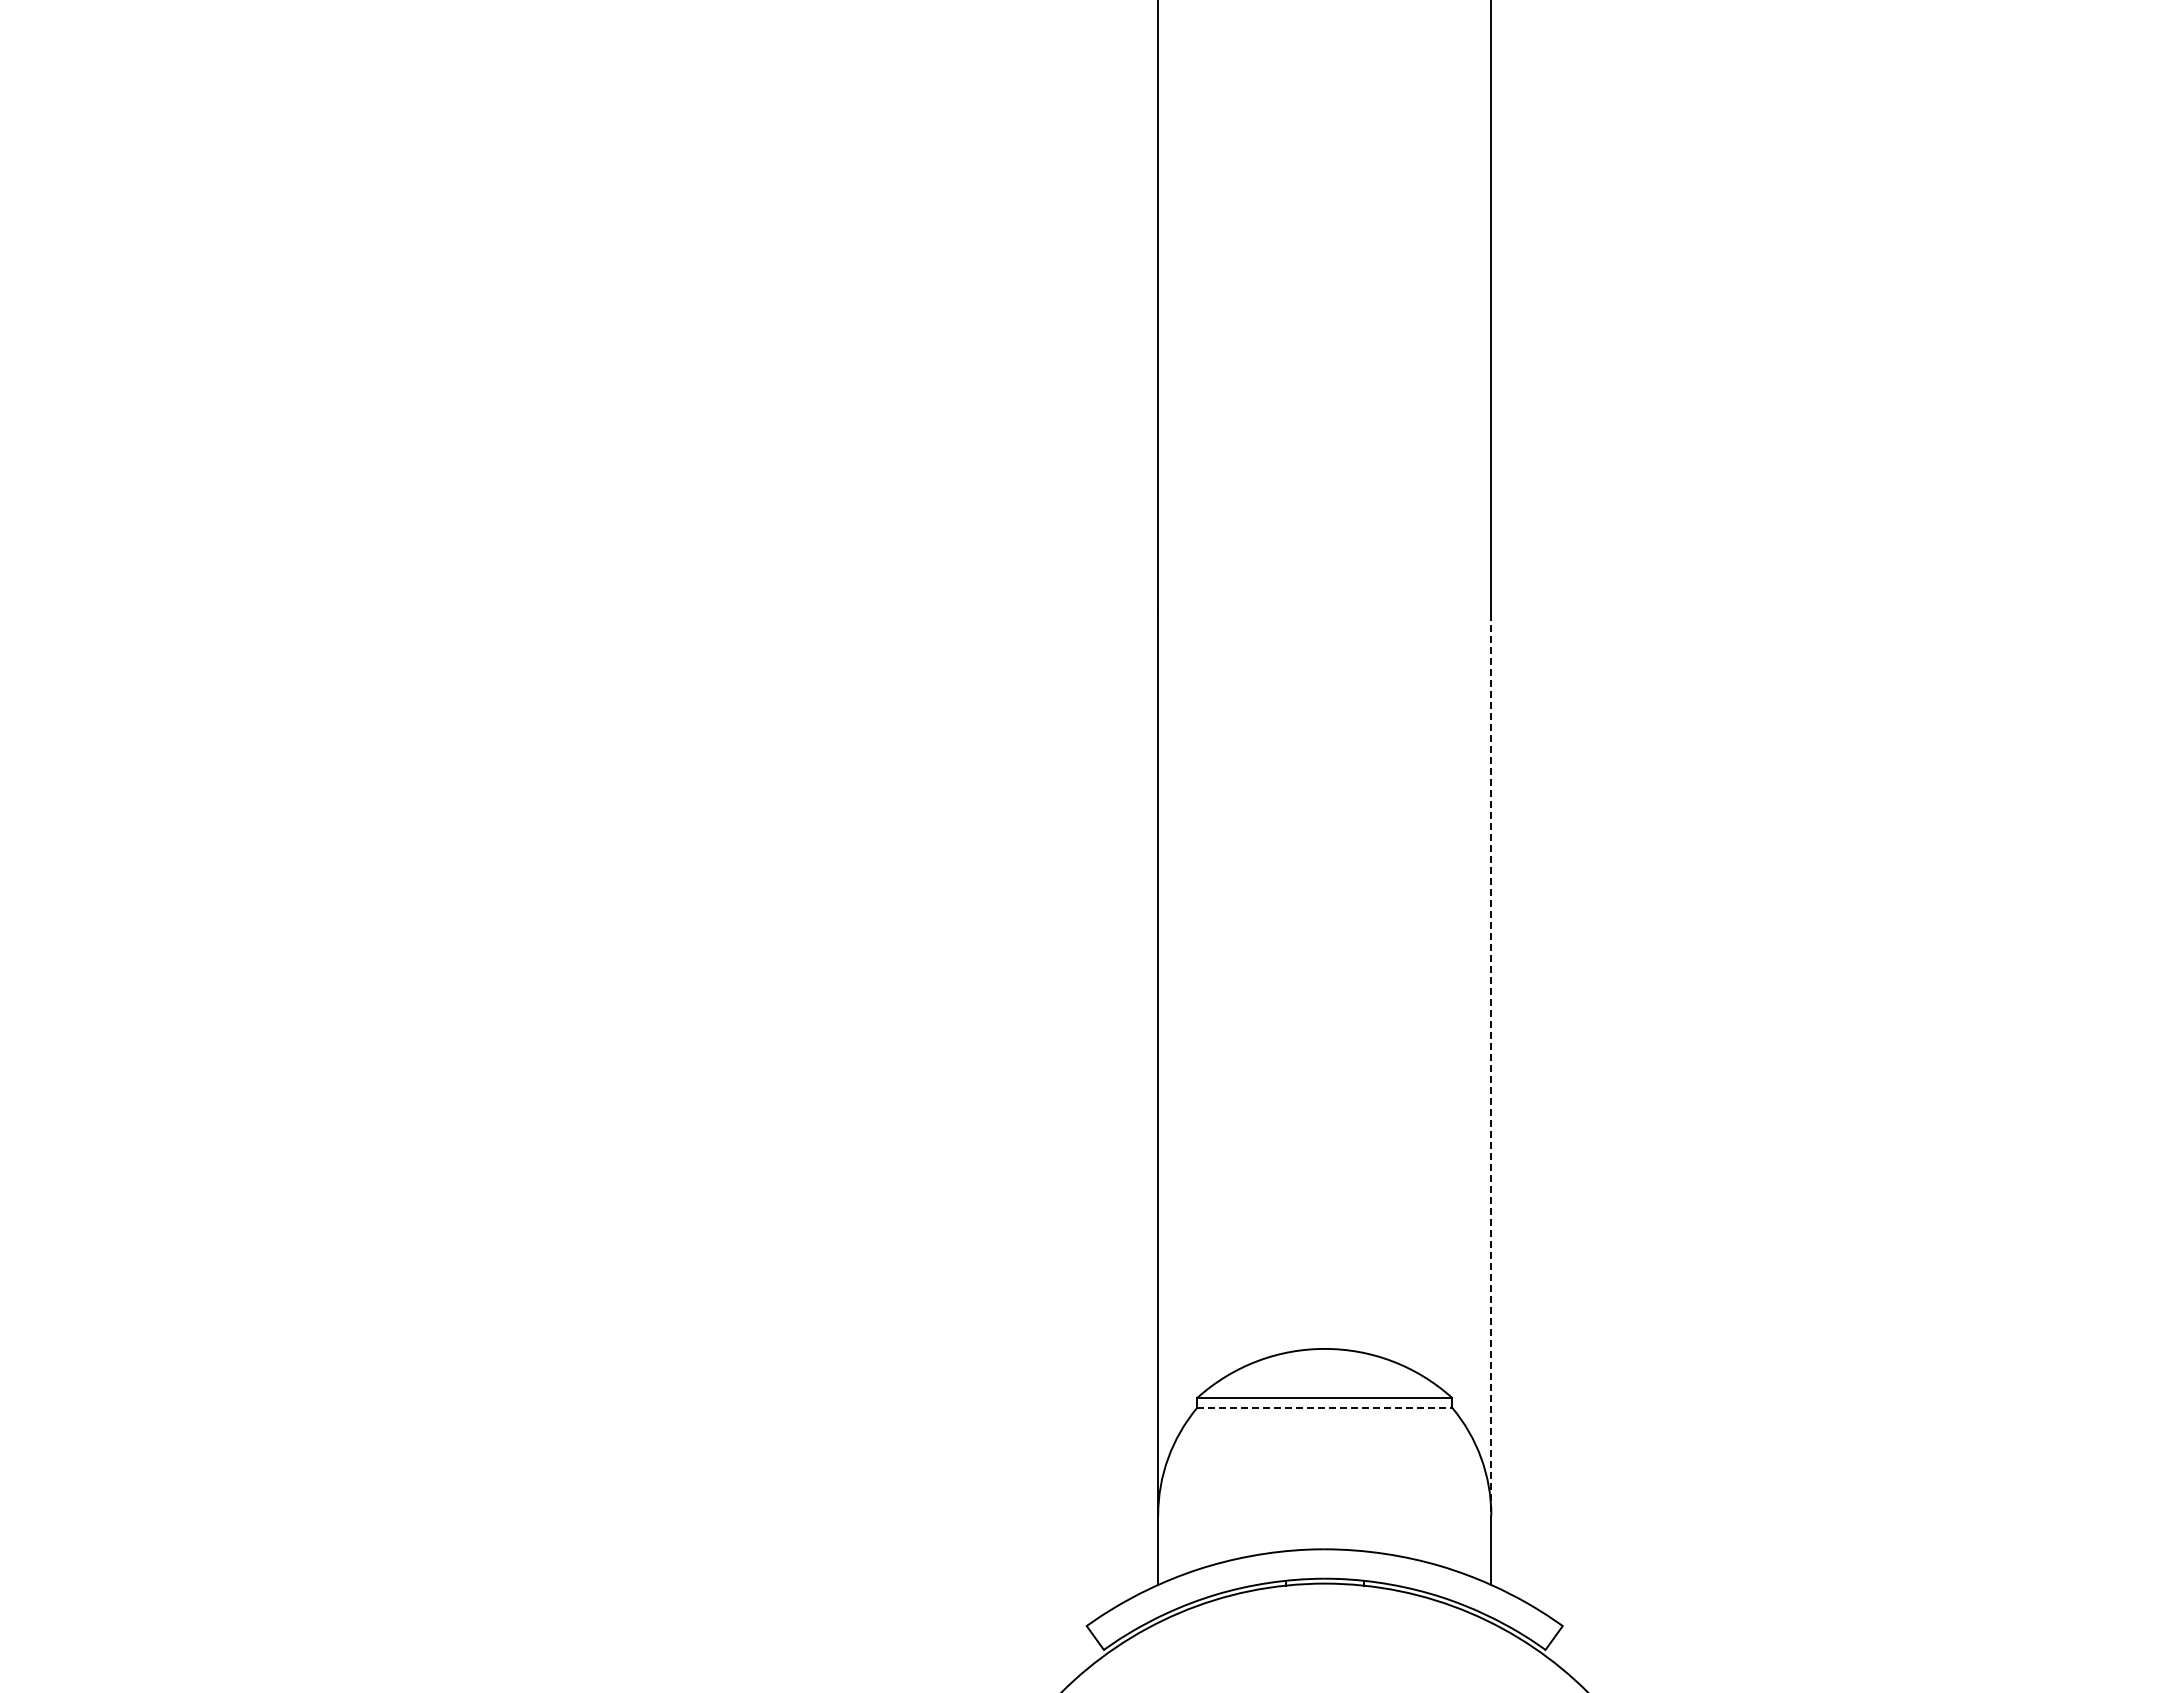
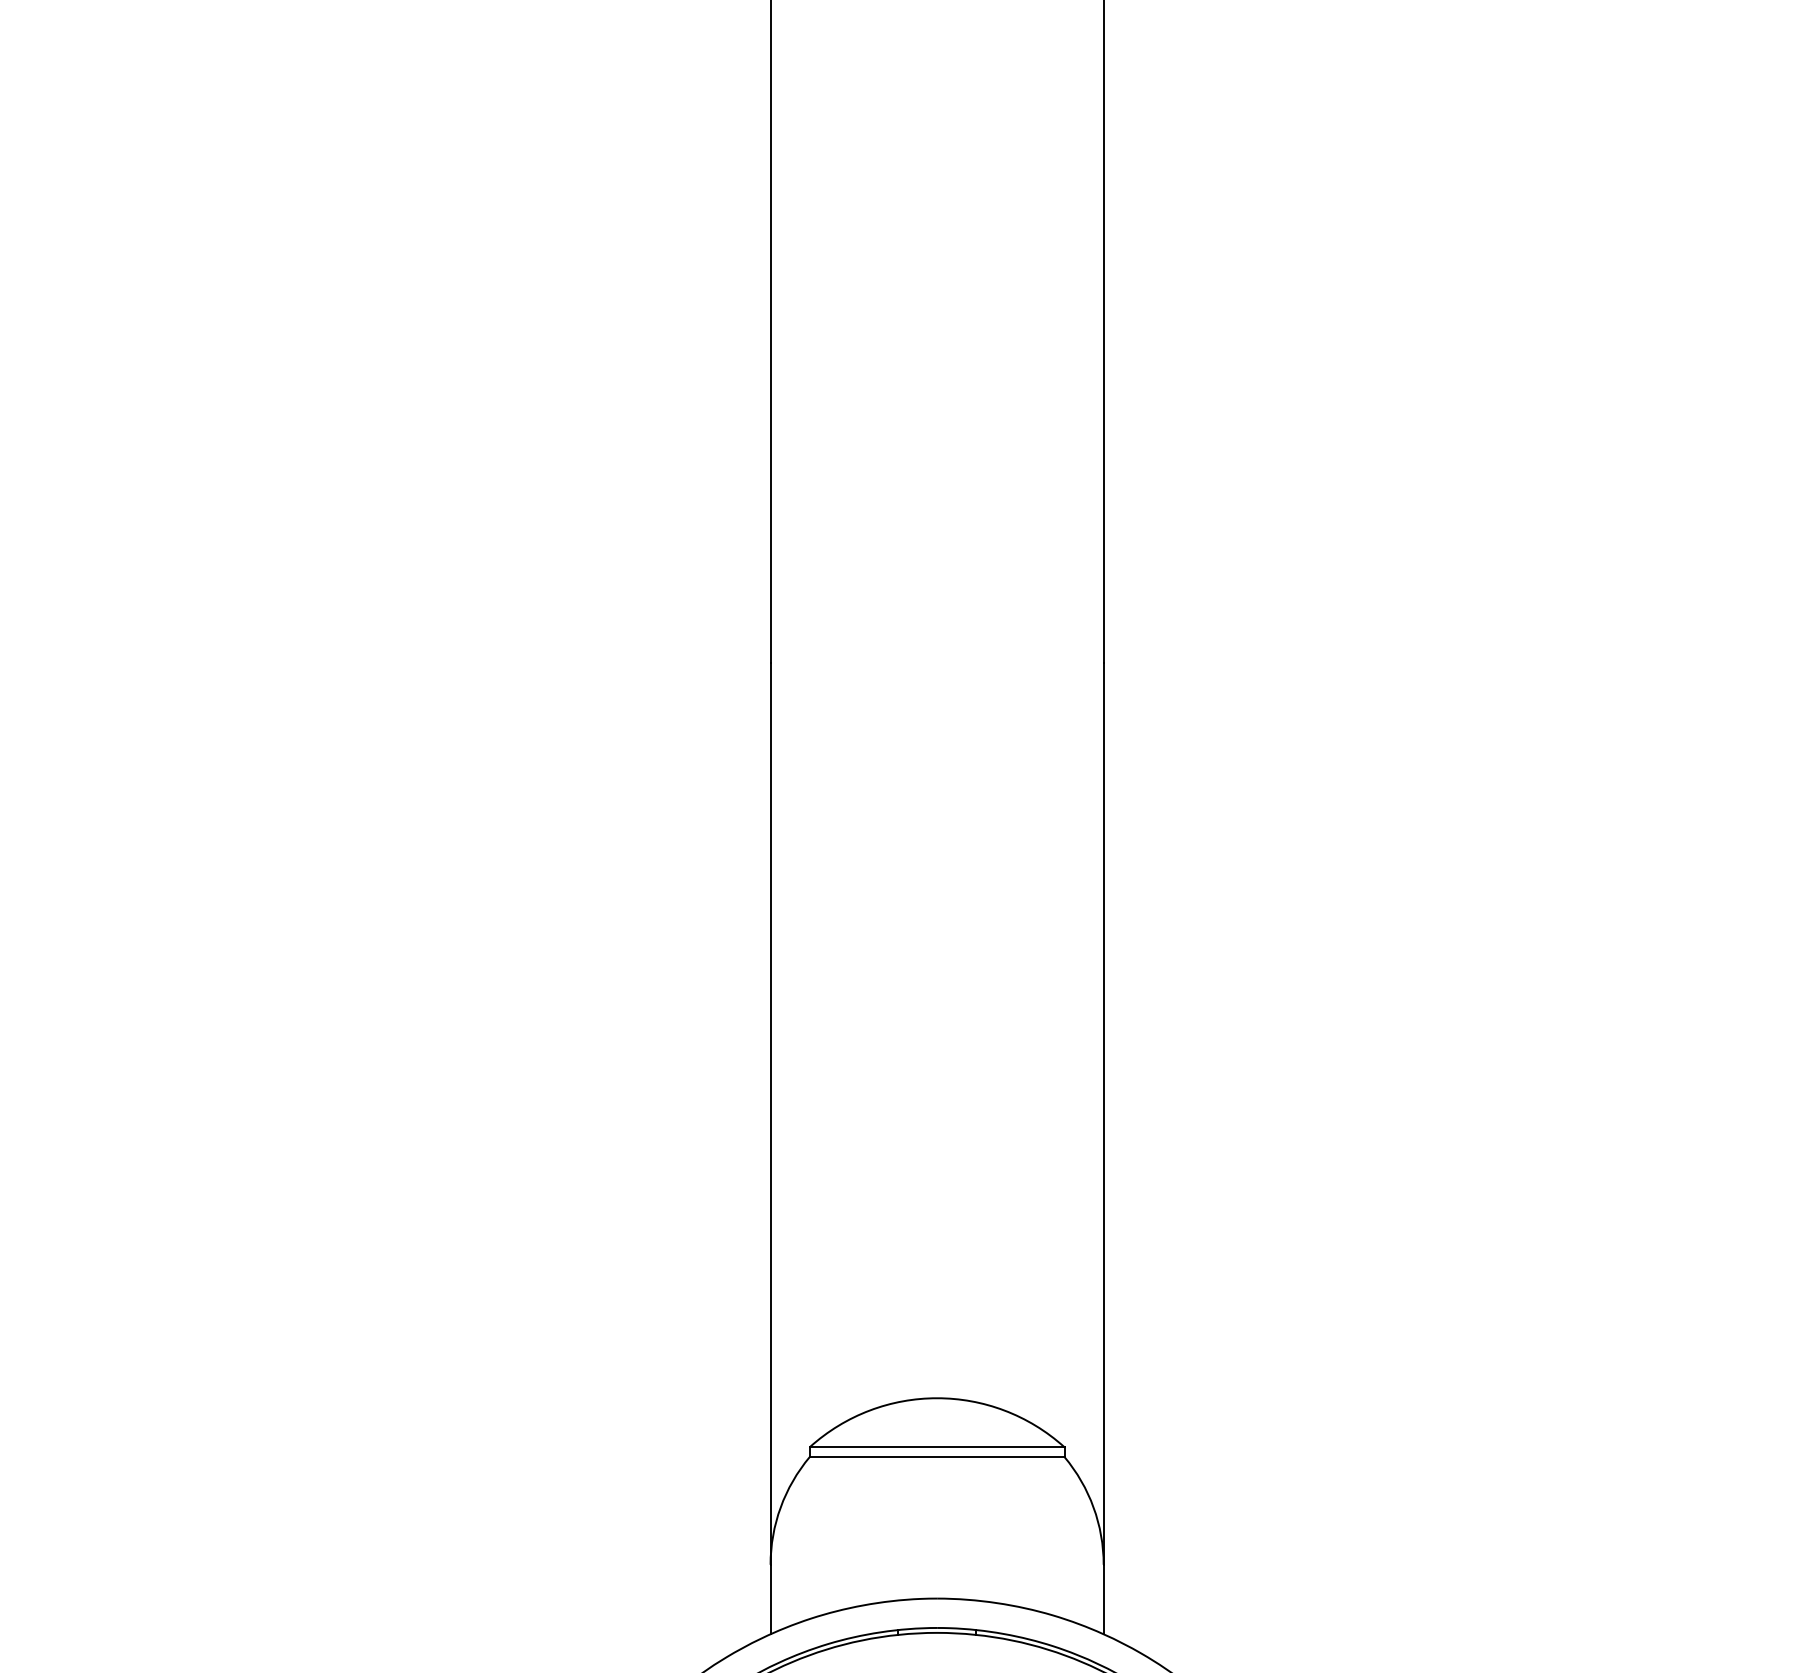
line: (1491, 1064) -> (1103, 1113), dashed -> solid
line: (1325, 1407) -> (937, 1456), dashed -> solid

